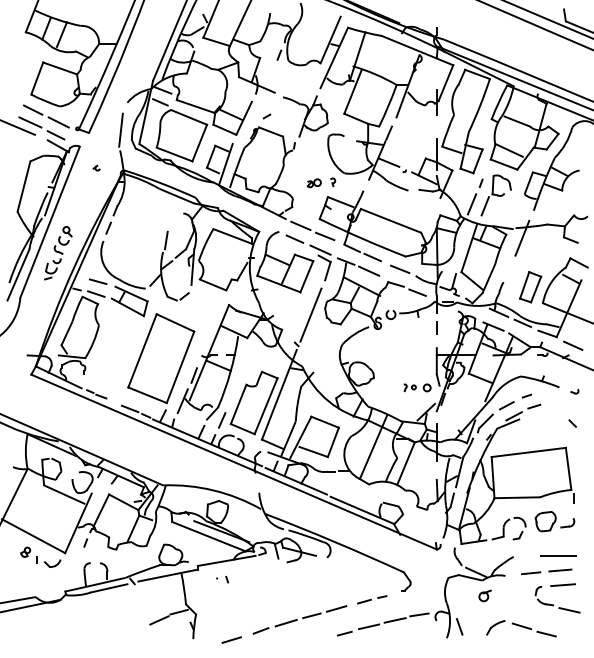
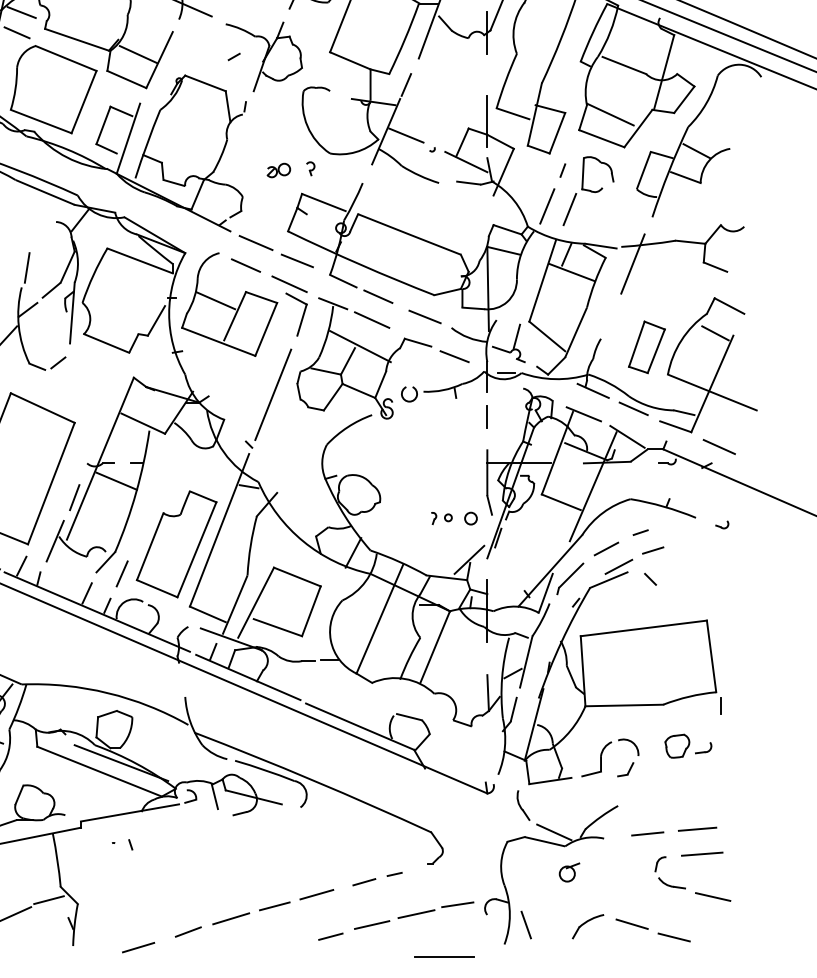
line: (266, 116) -> (233, 56), moved
line: (572, 423) -> (650, 579), moved
part: (554, 521) -> (687, 745), size x0.7
line: (558, 555) -> (444, 956), moved

